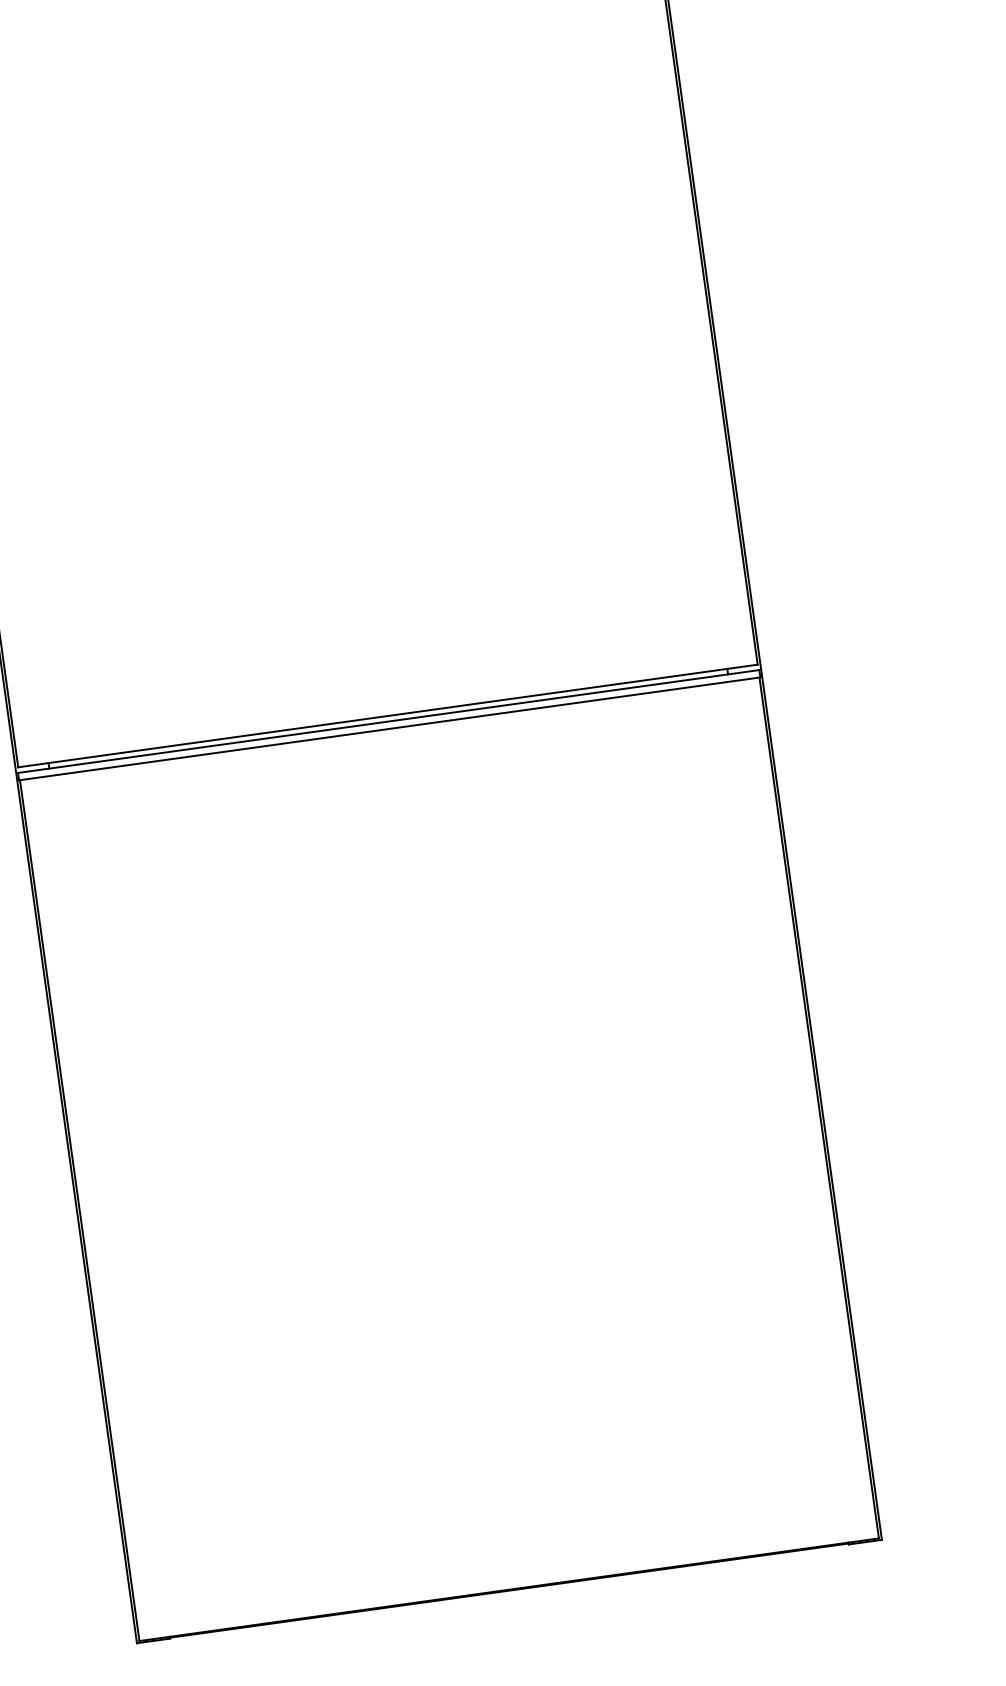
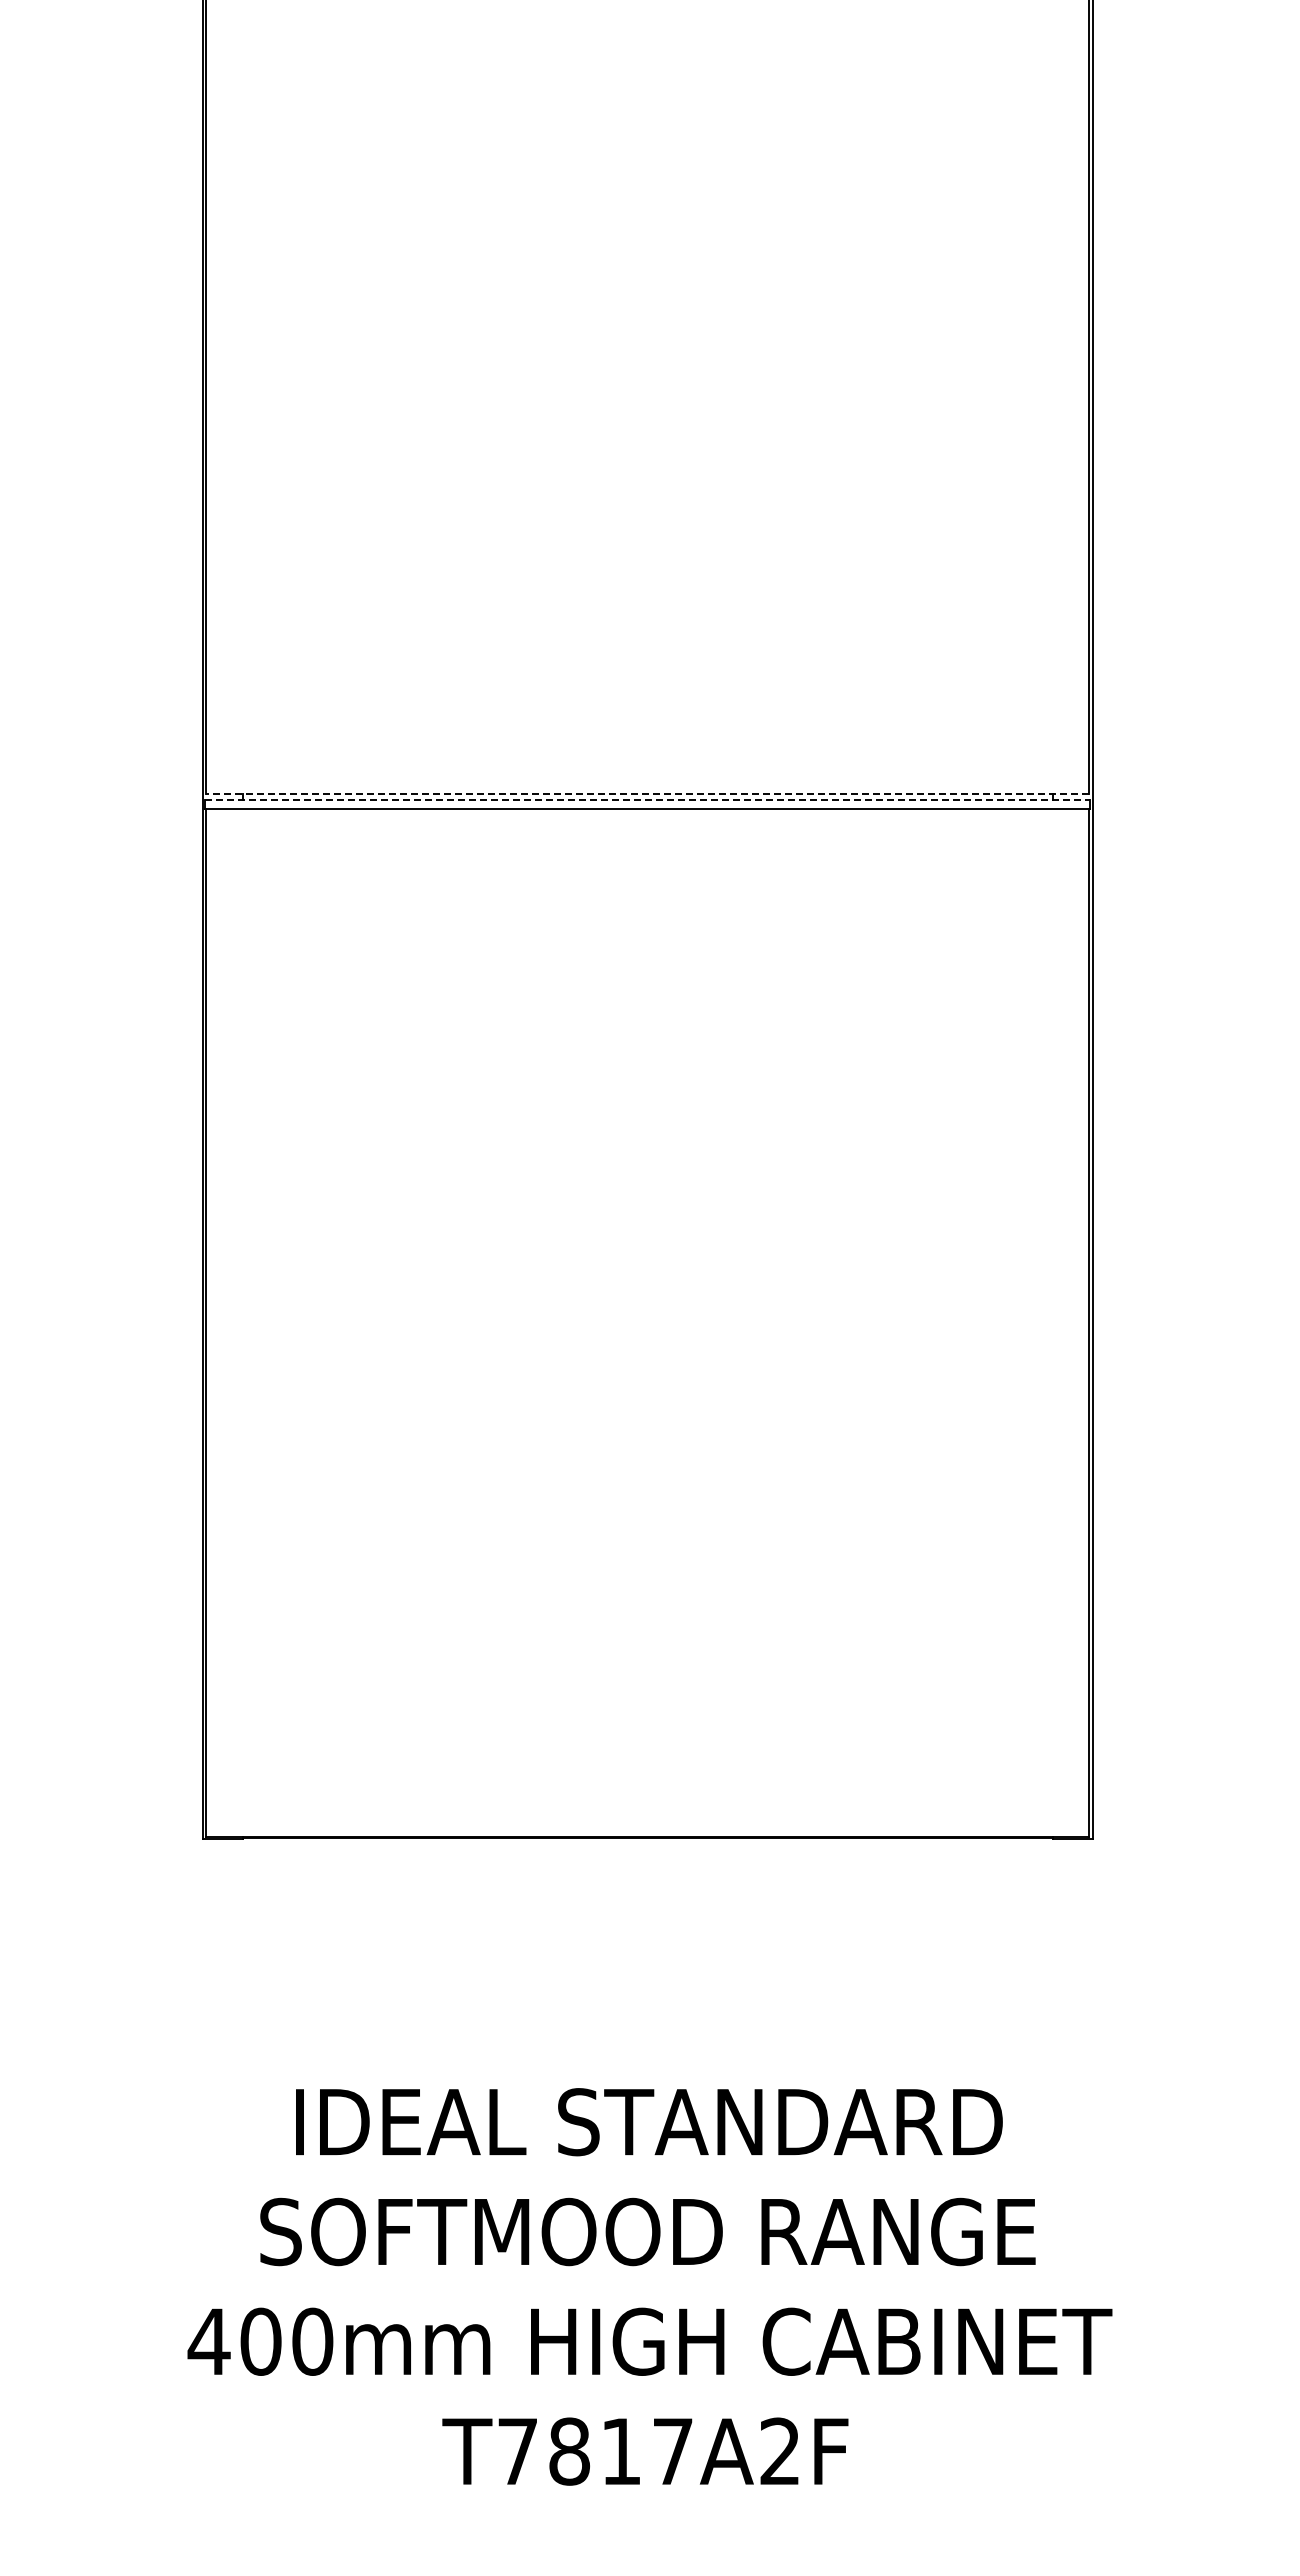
line: (387, 715) -> (647, 793), solid -> dashed
line: (388, 721) -> (647, 800), solid -> dashed

